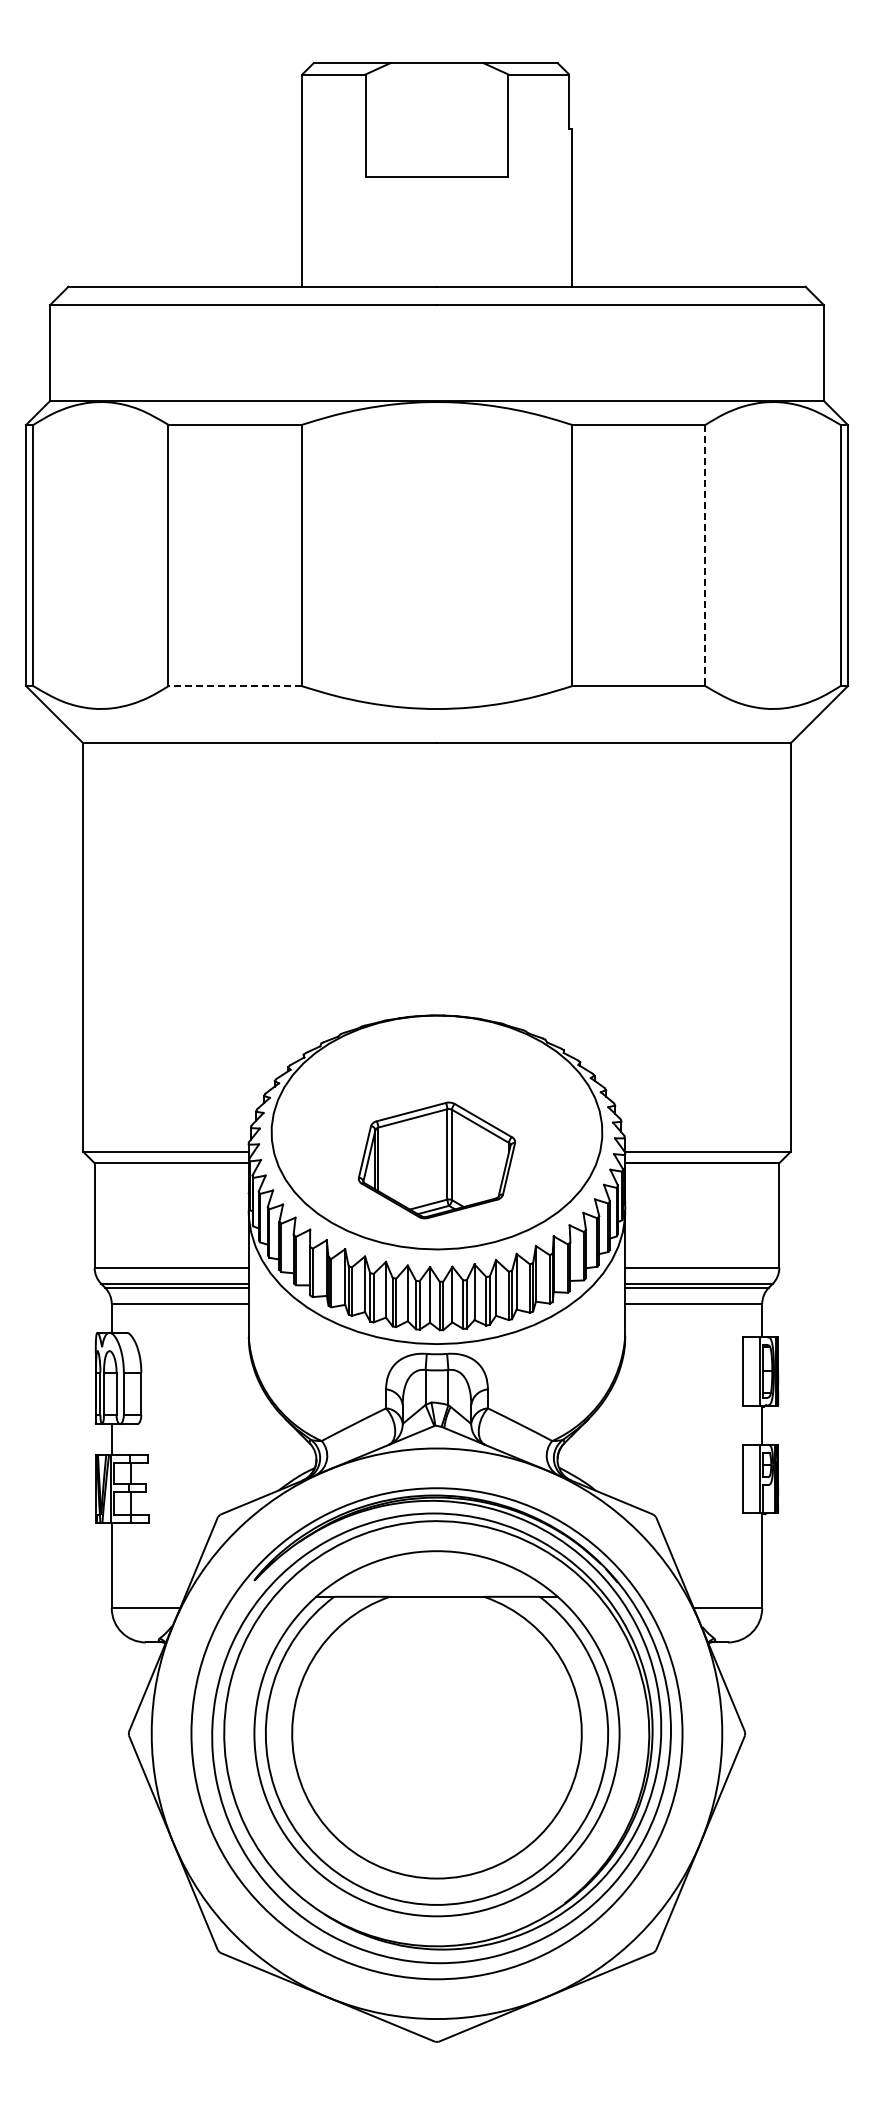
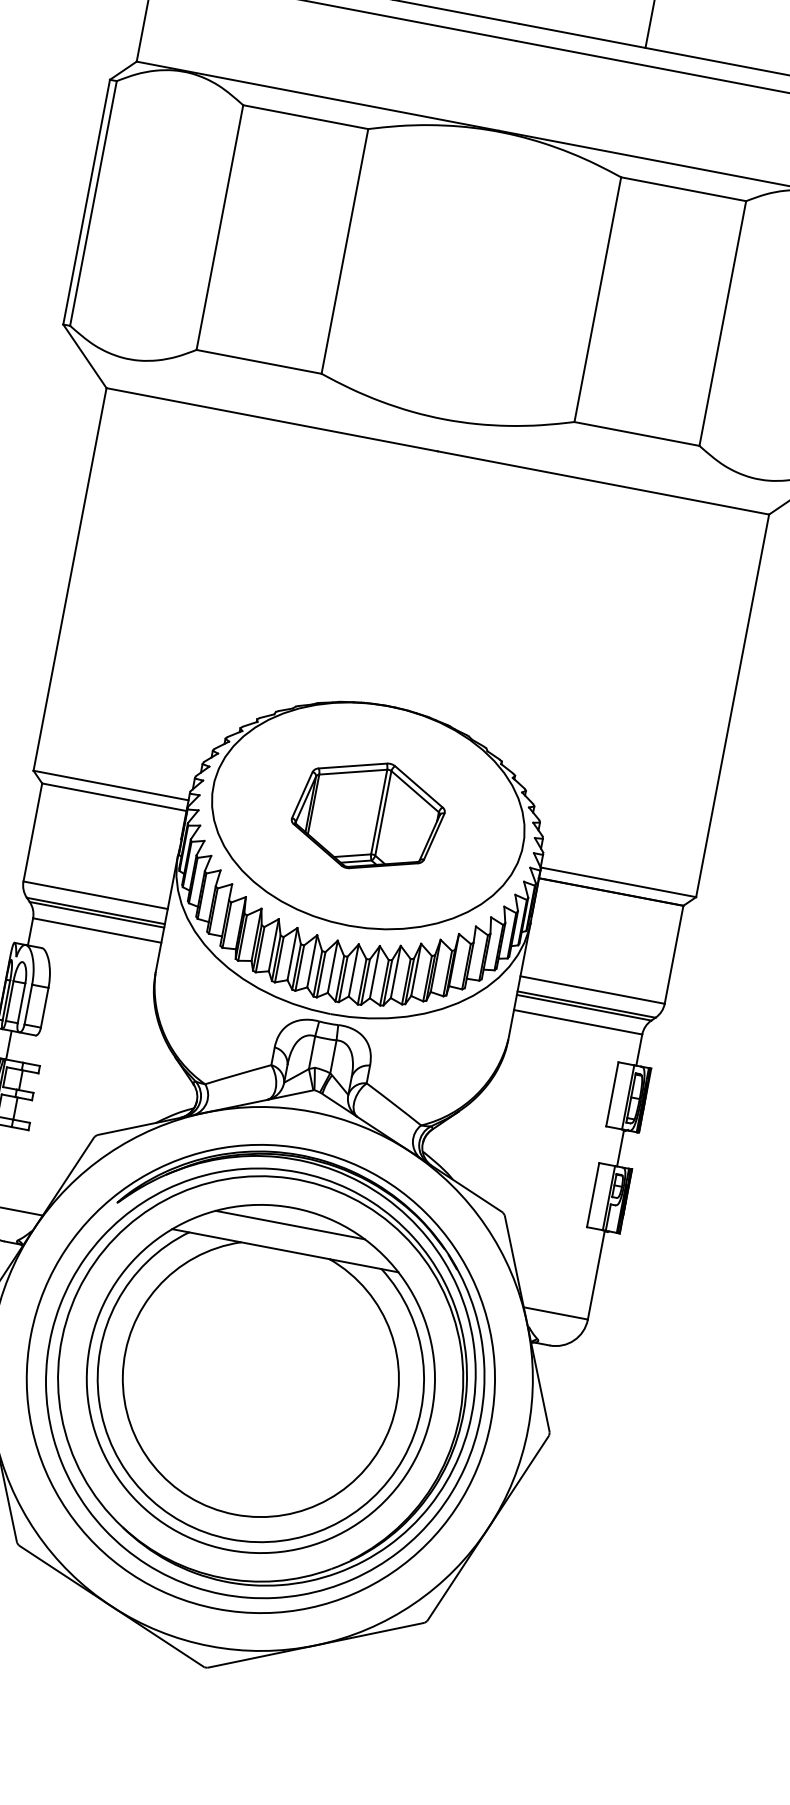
line: (705, 555) -> (722, 323), dashed -> solid
line: (235, 686) -> (259, 362), dashed -> solid
part: (436, 1160) -> (367, 815), moved
line: (436, 1569) -> (289, 1225), added

